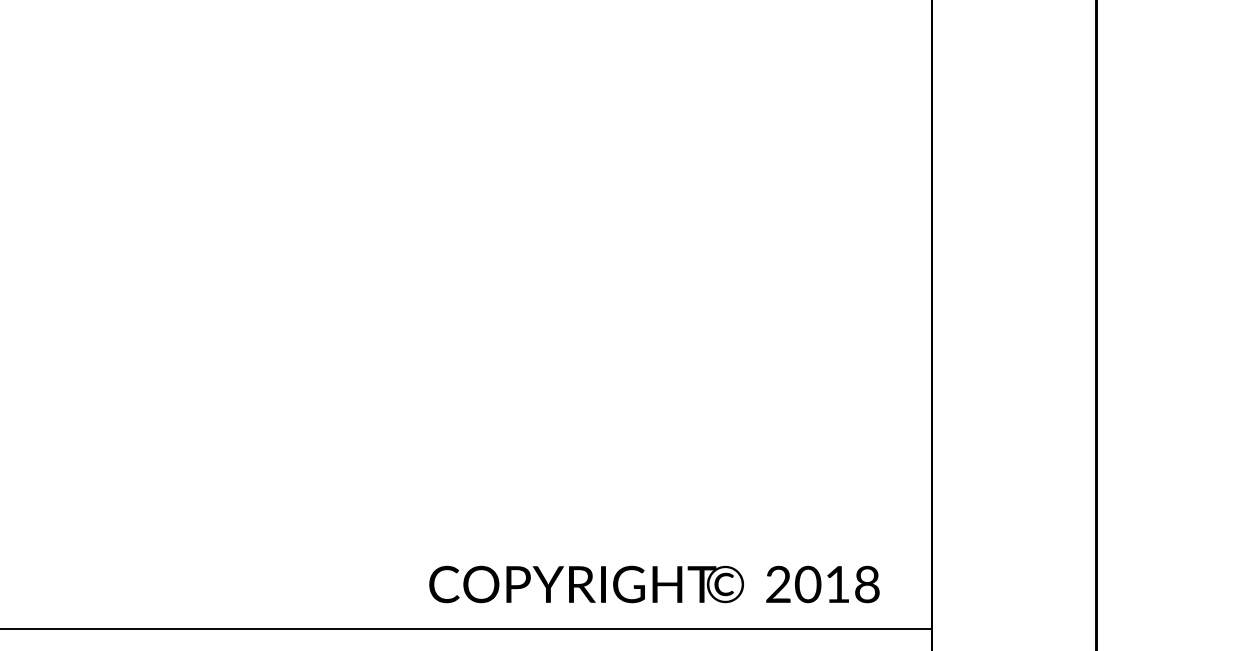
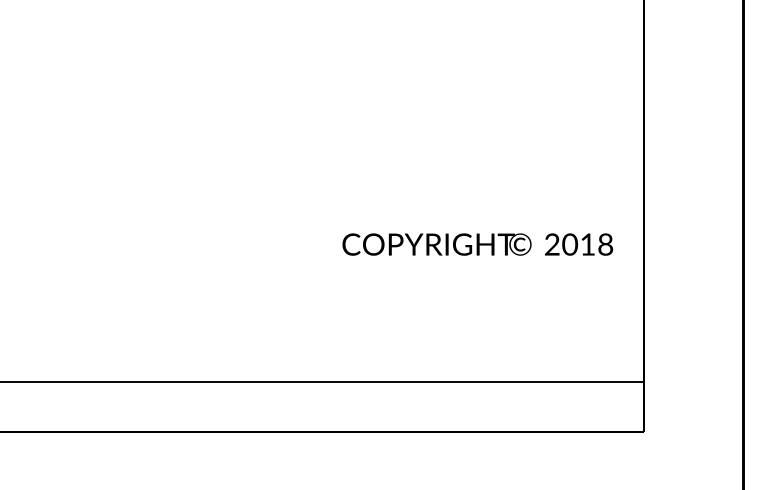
text: (653, 584) -> (477, 244), moved

